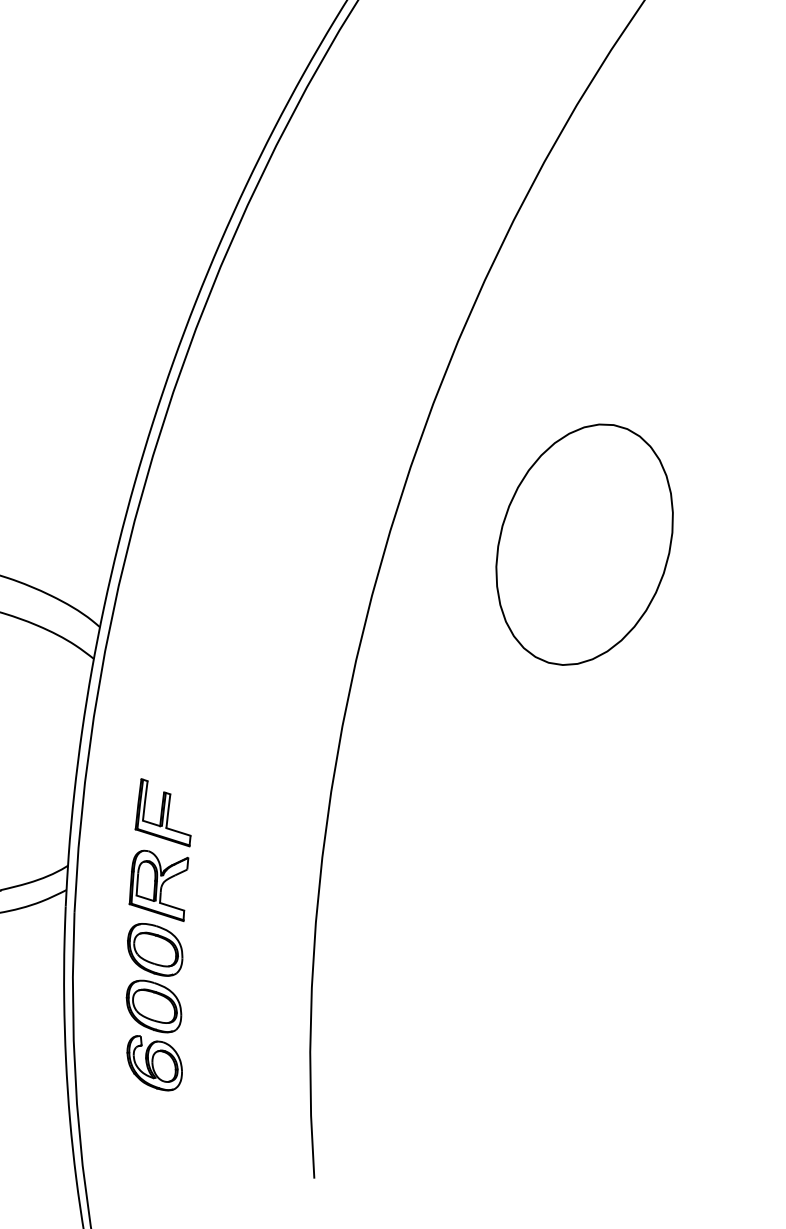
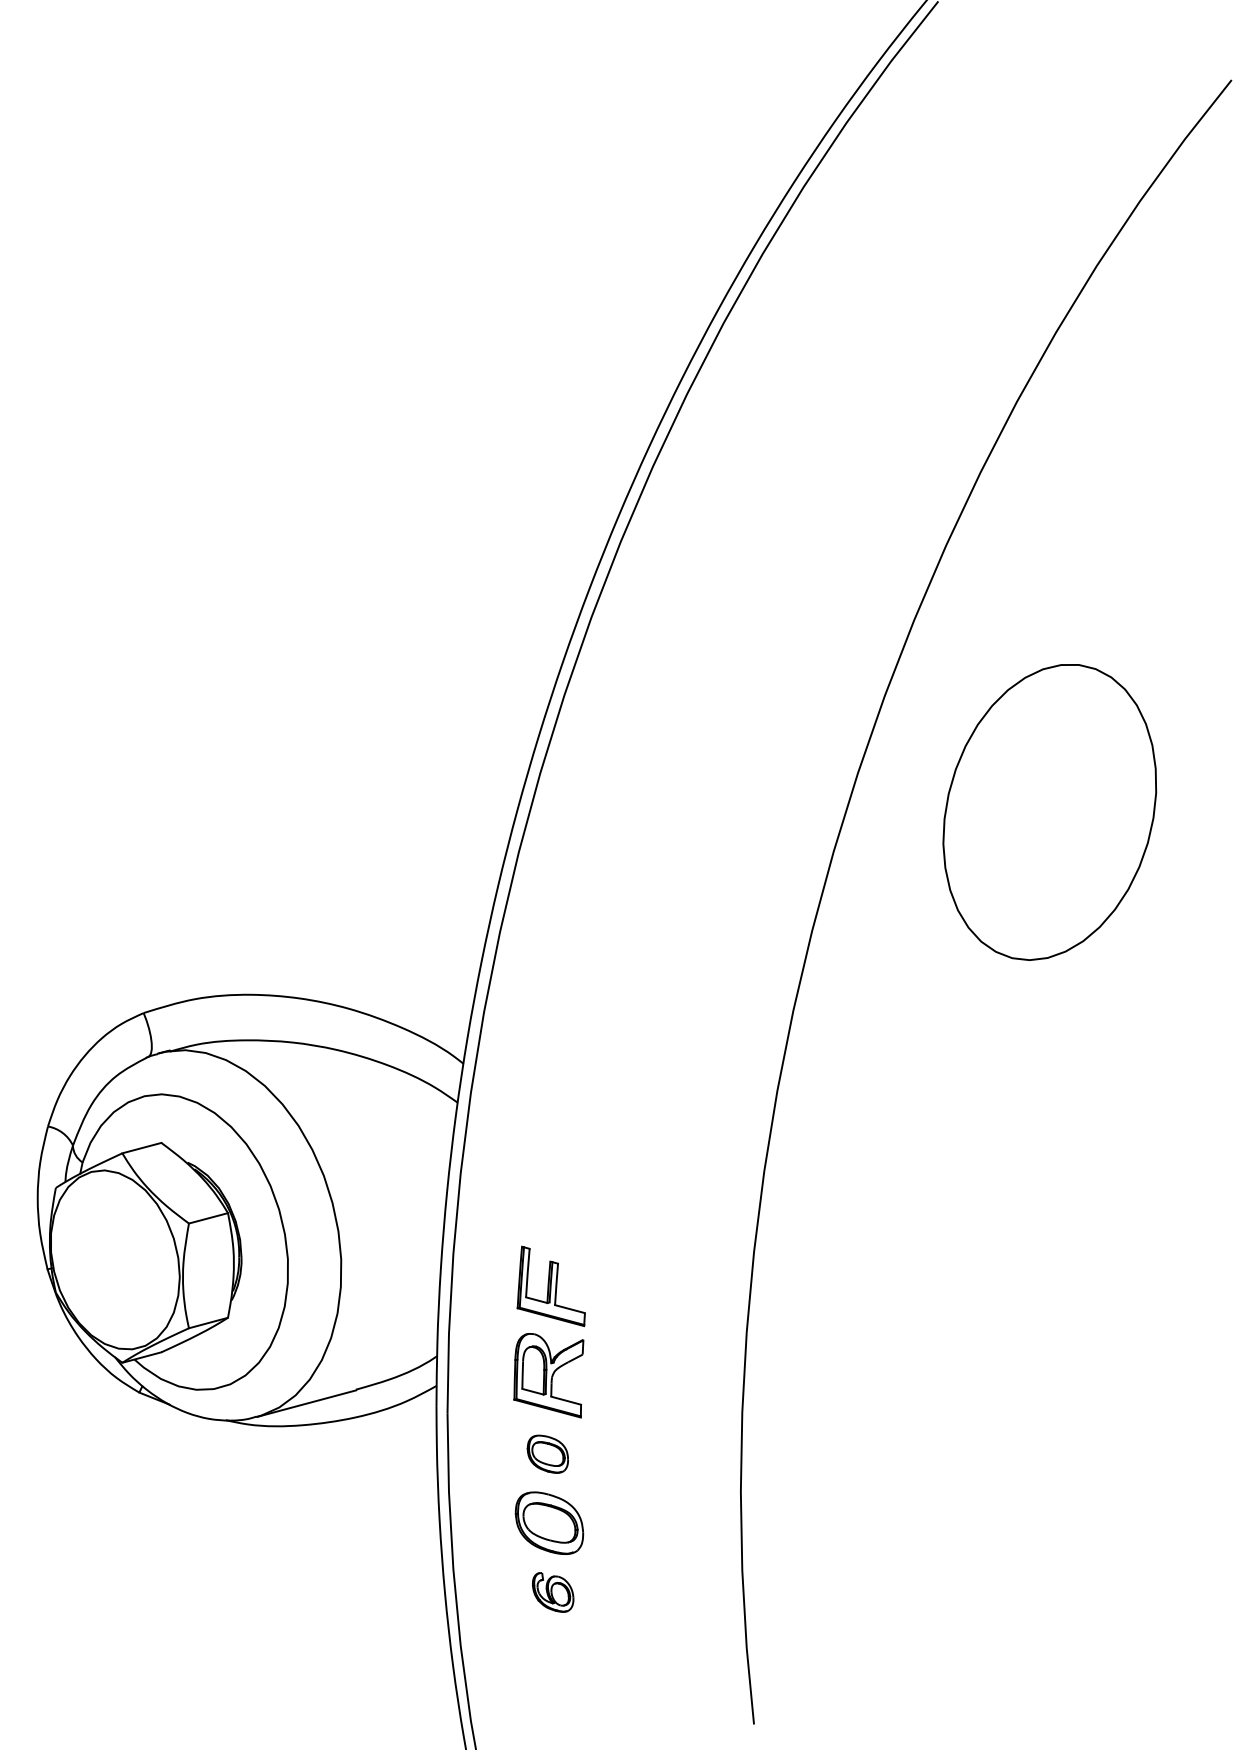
part: (584, 544) -> (1049, 812), moved
part: (154, 950) -> (547, 1454), size x0.6
part: (154, 1063) -> (552, 1592), size x0.6

